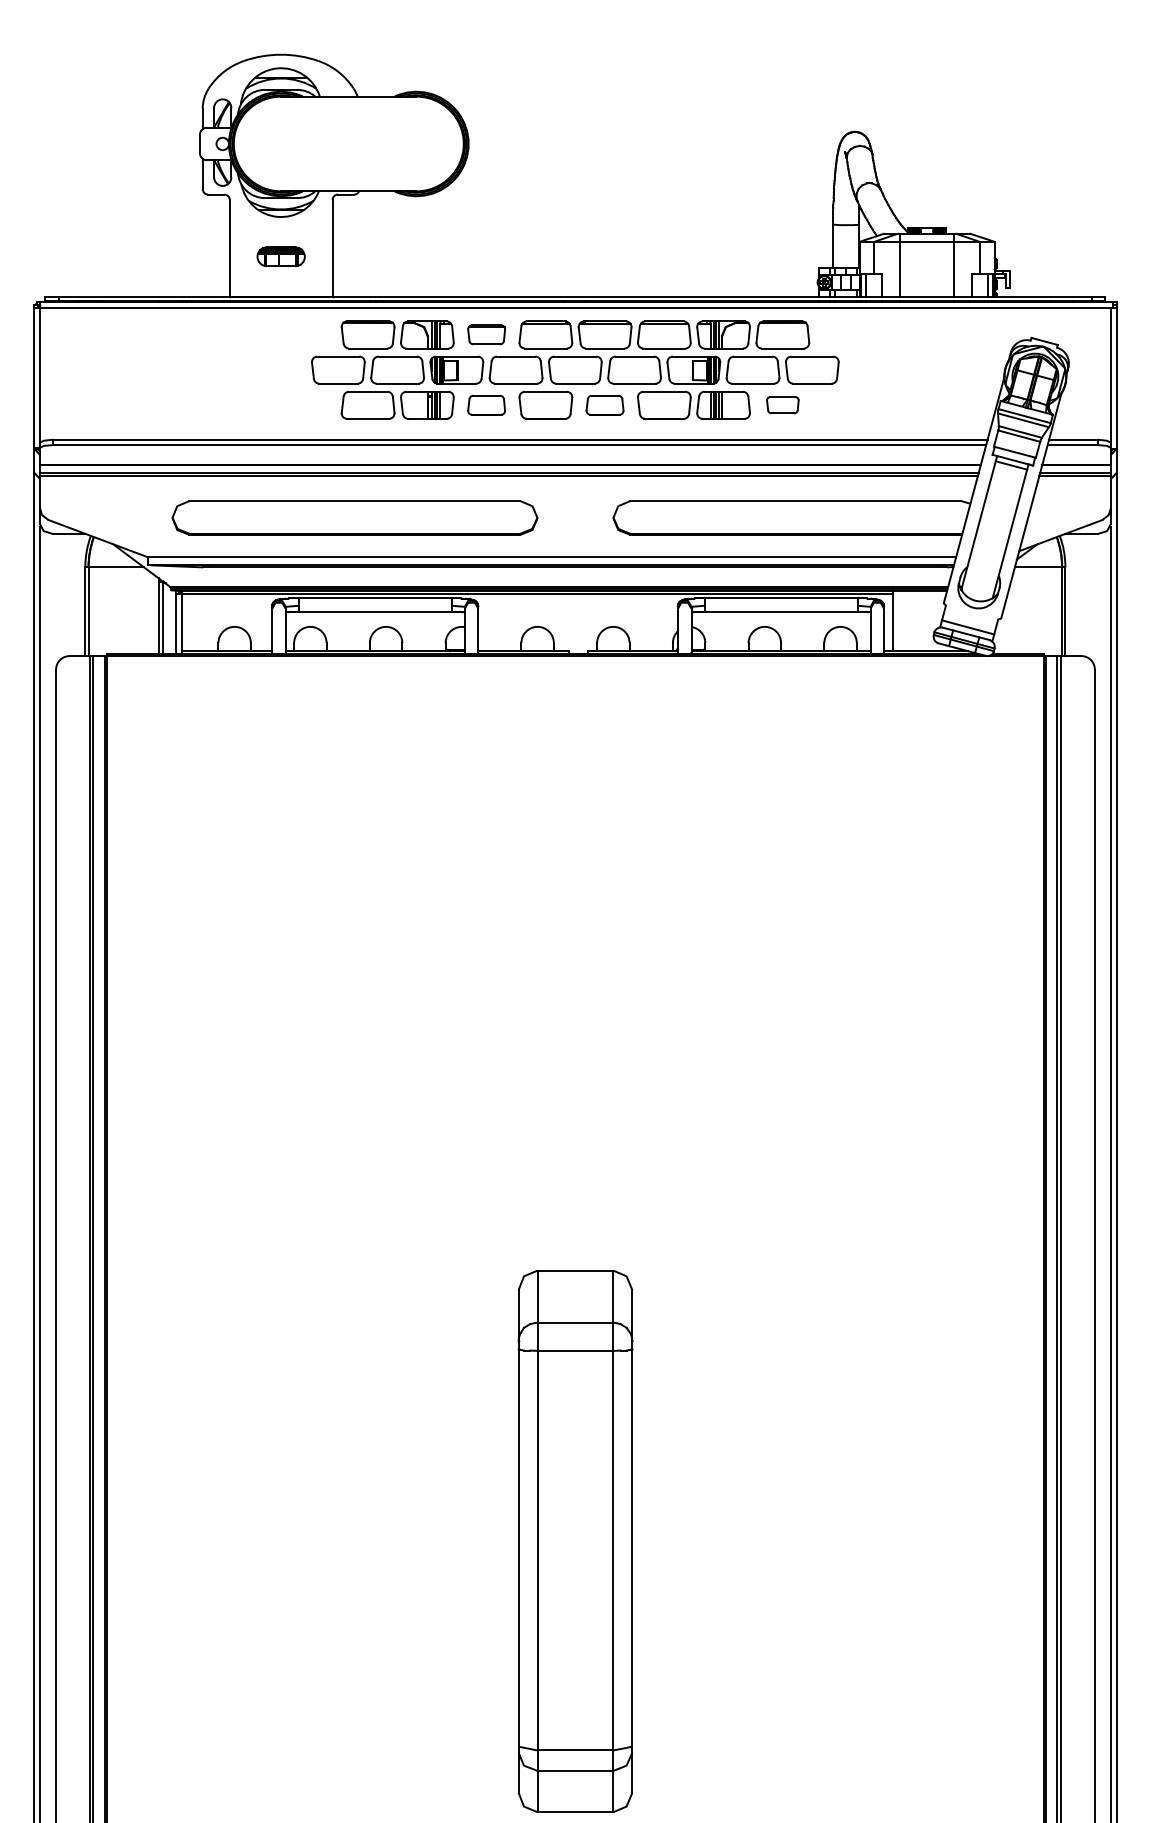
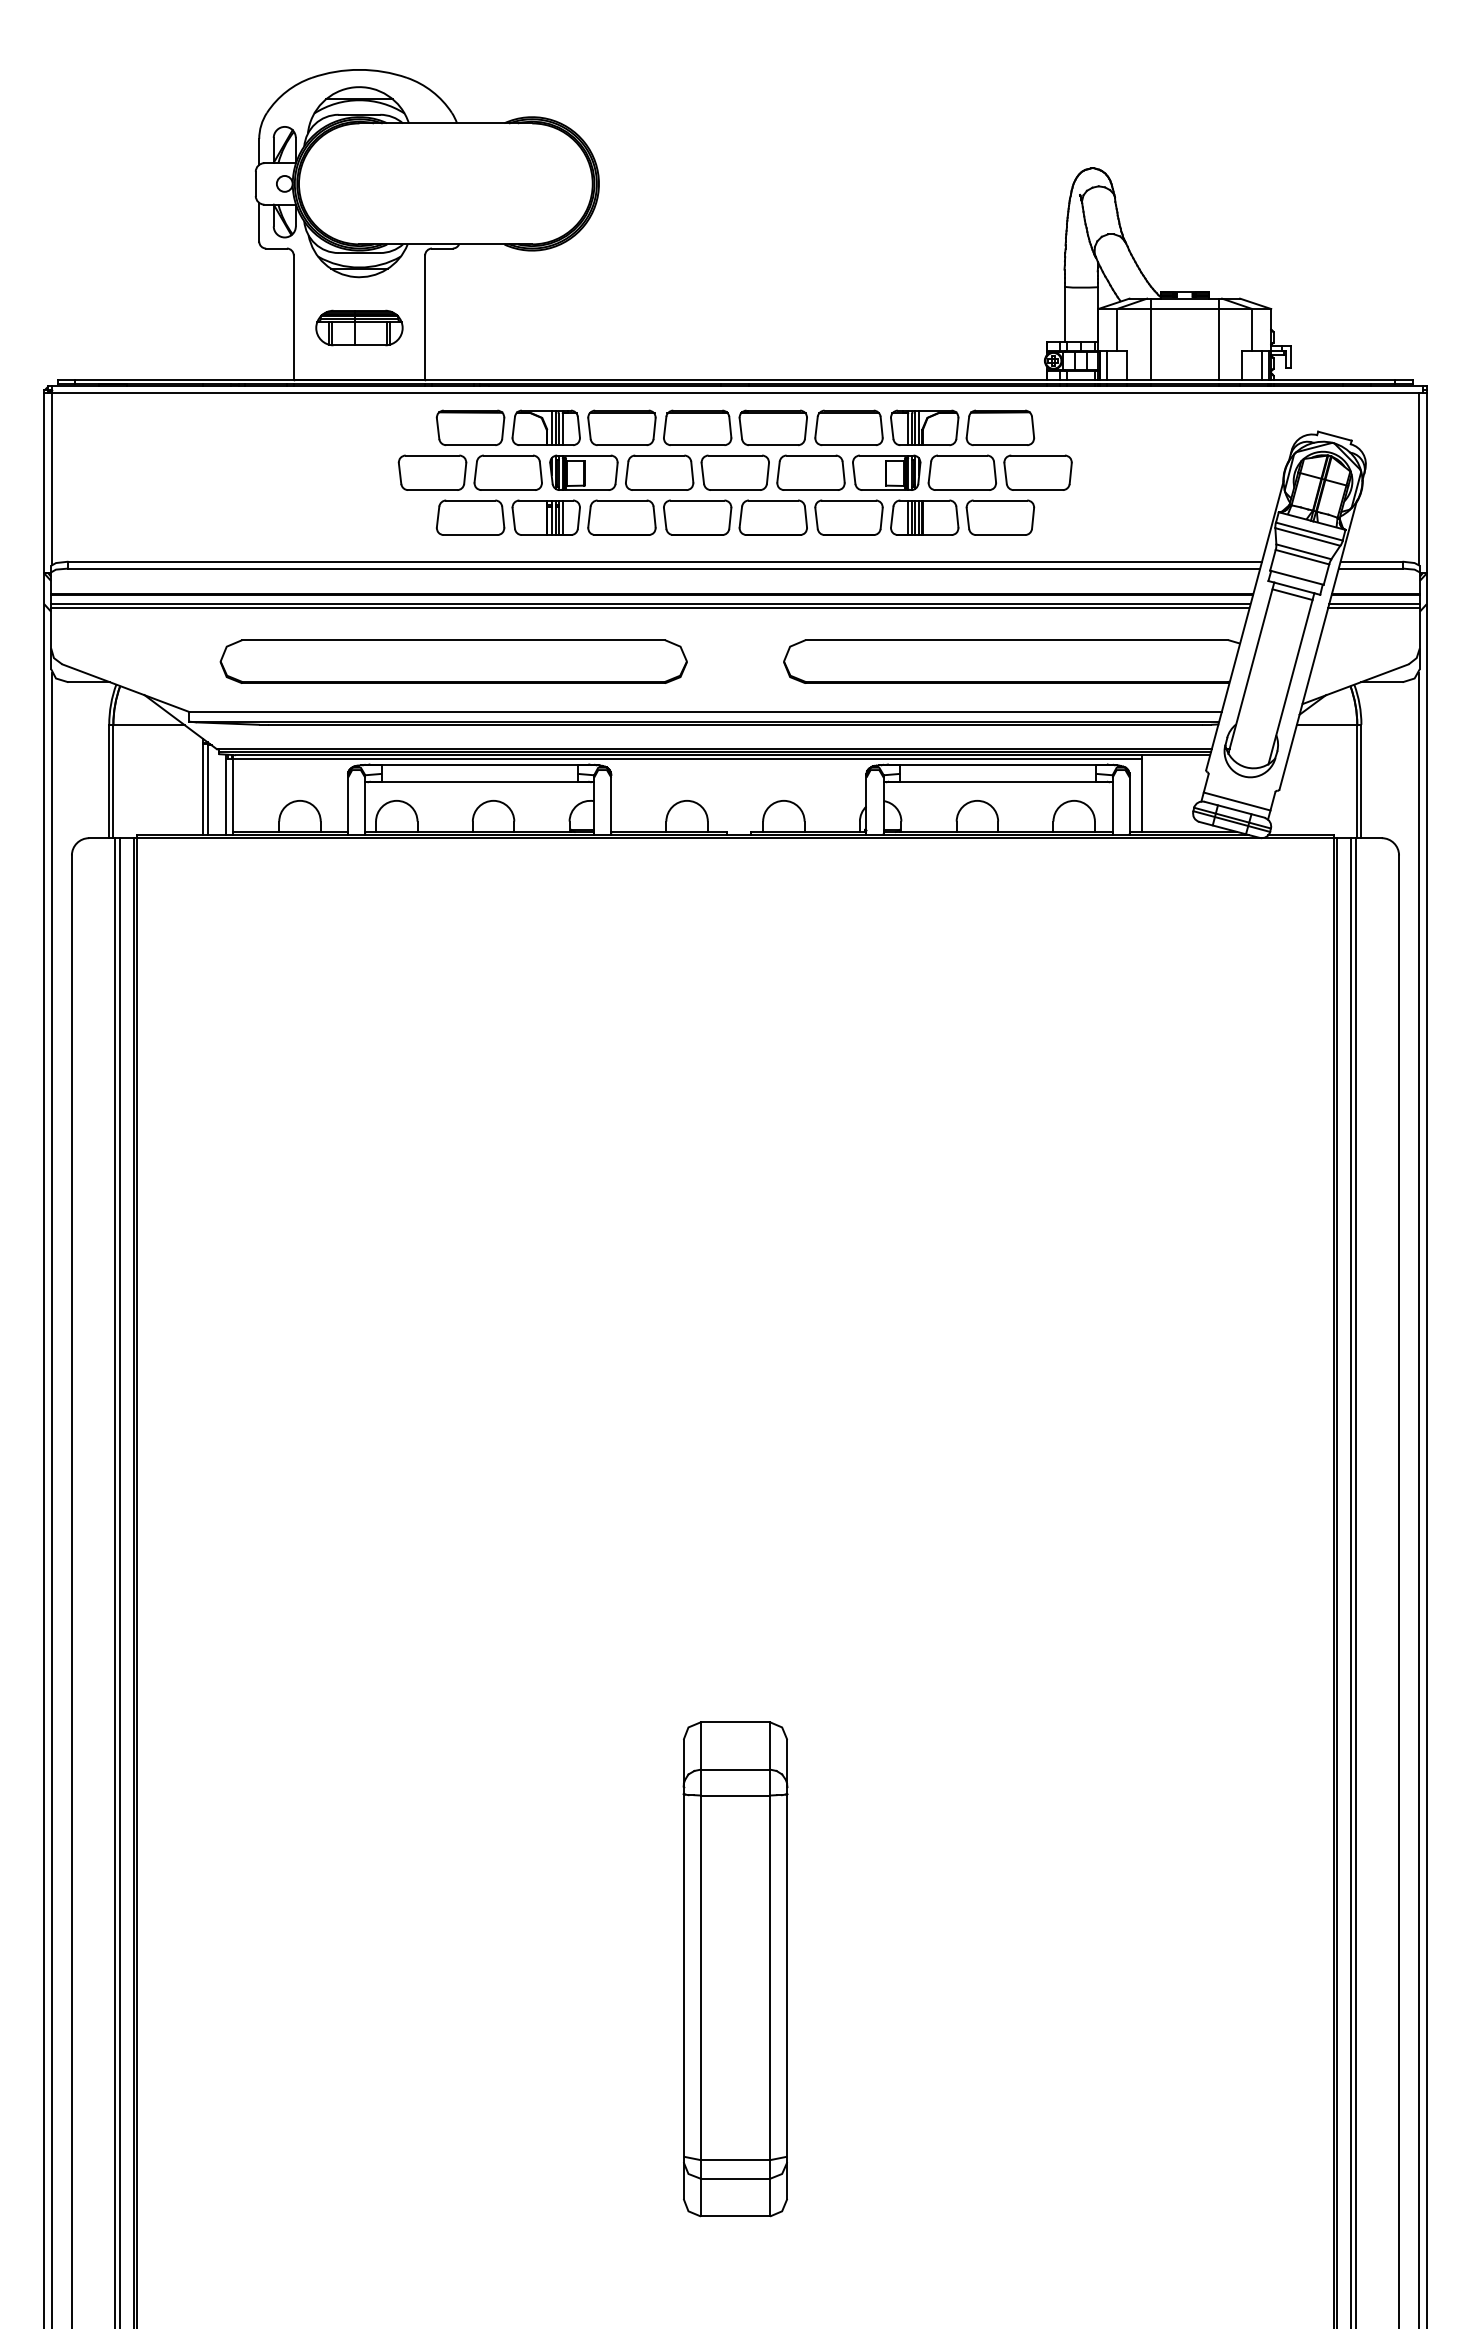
part: (281, 256) -> (359, 327), size x1.43
part: (486, 334) -> (621, 427), size x1.43
part: (486, 405) -> (621, 517), size x1.43
part: (604, 405) -> (772, 517), size x1.43
part: (782, 405) -> (1000, 517), size x1.67
part: (575, 1541) -> (735, 1969), size x0.71

